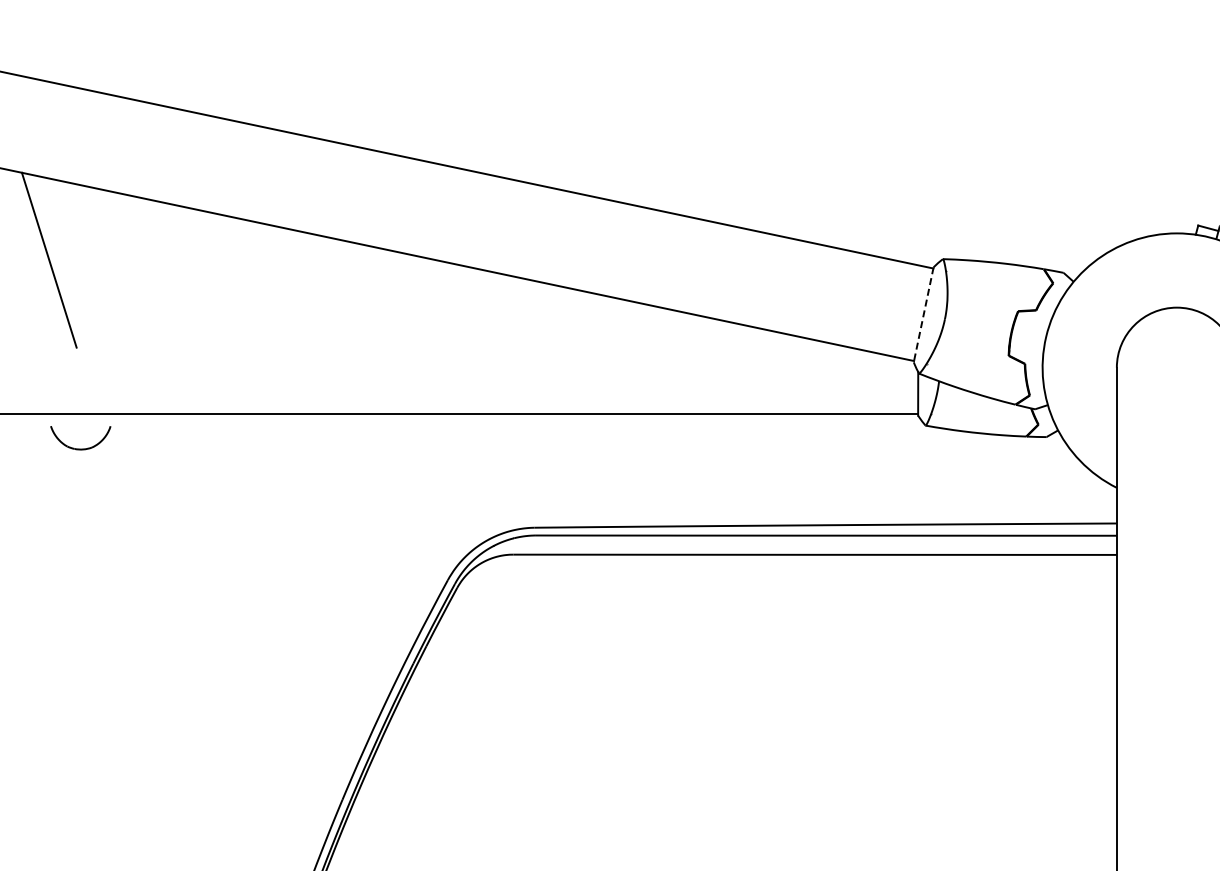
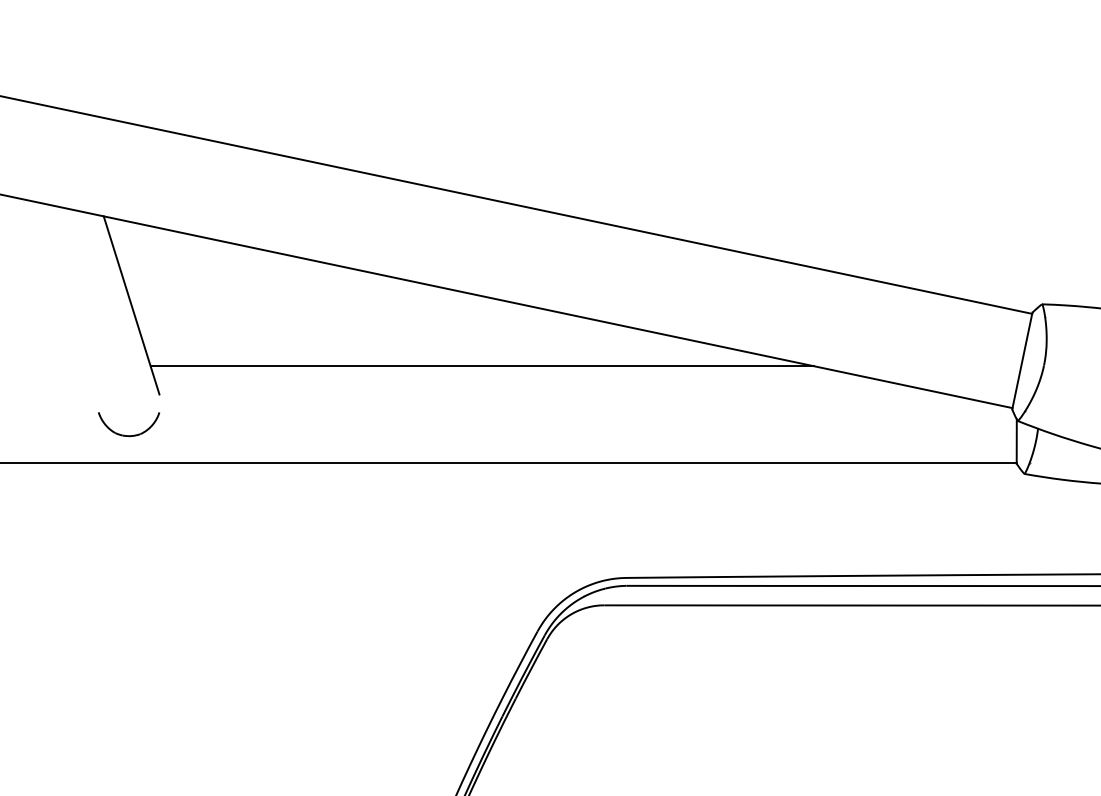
line: (923, 314) -> (1022, 360), dashed -> solid
line: (393, 319) -> (482, 365), added
part: (80, 448) -> (128, 435), moved

